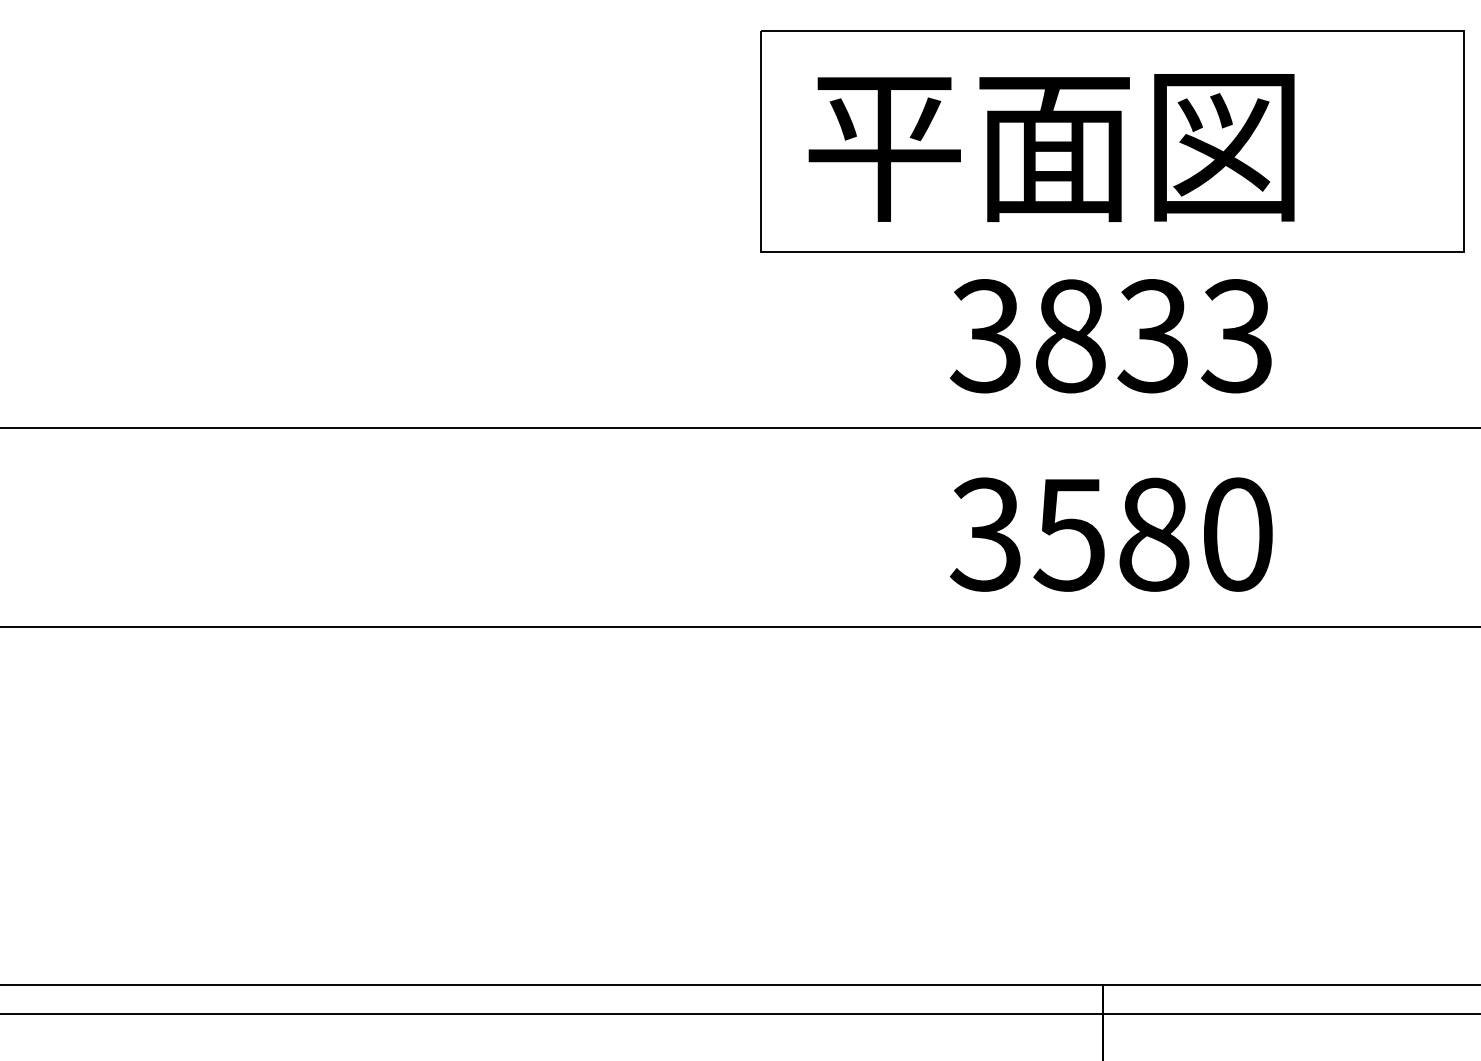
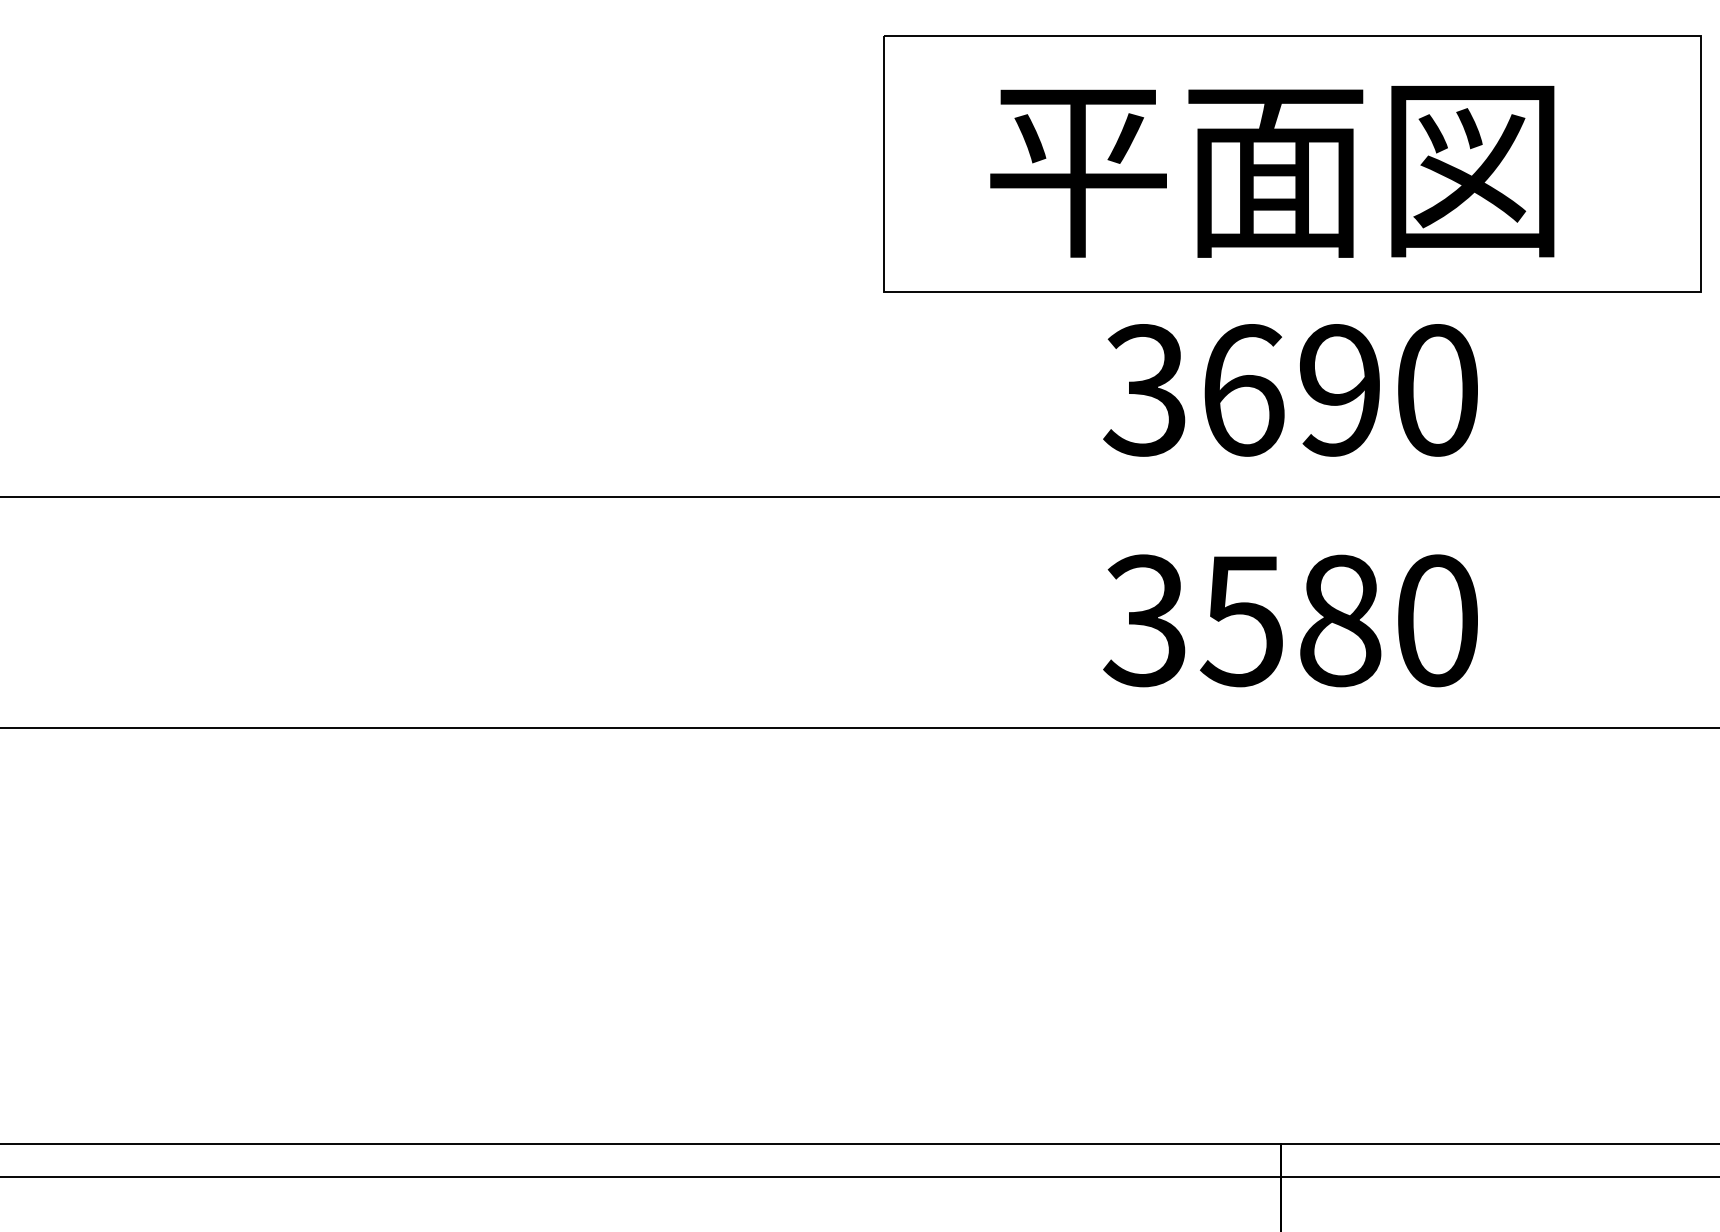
text: (1051, 147) -> (1272, 171), moved
text: (1154, 336) -> (1340, 390), 3833 -> 3690

